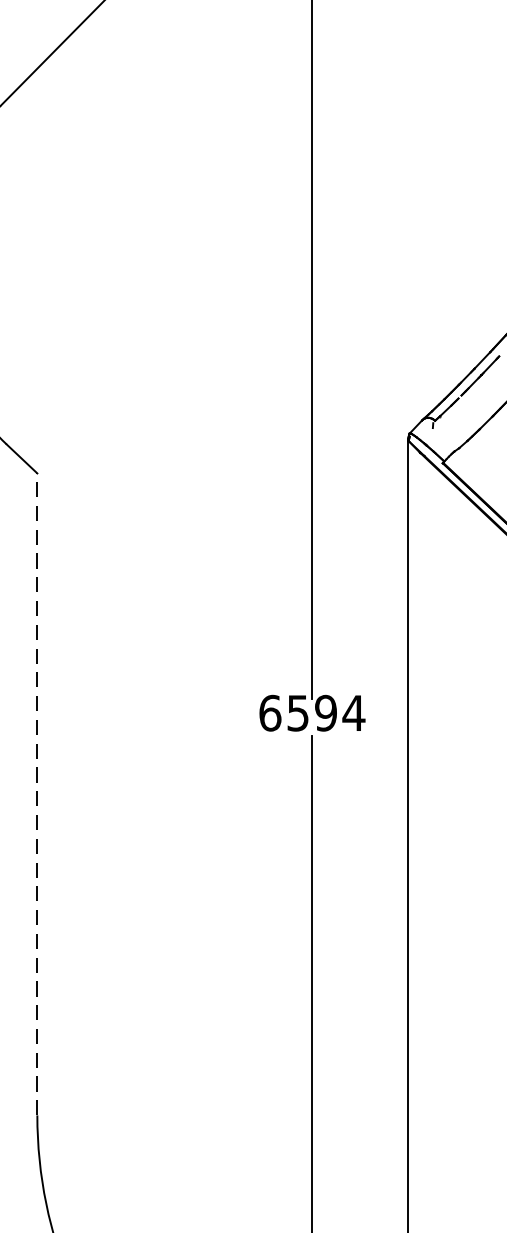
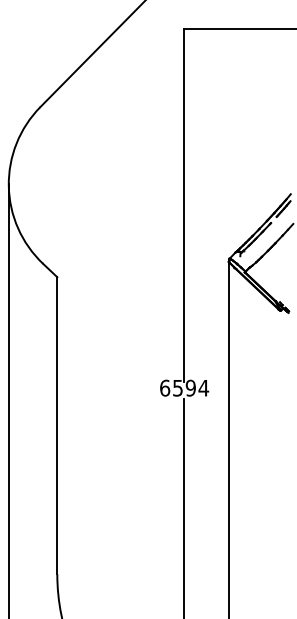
line: (37, 793) -> (57, 425), dashed -> solid

